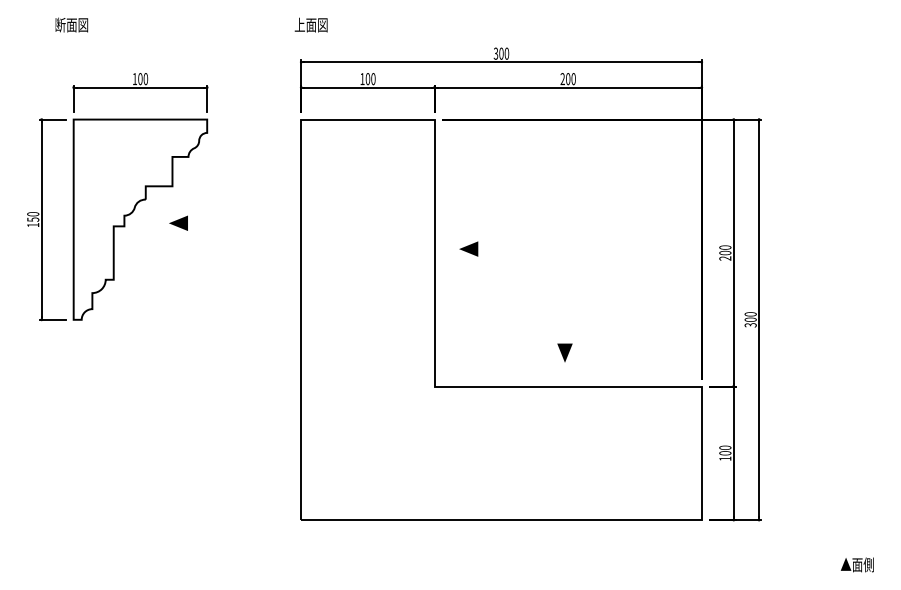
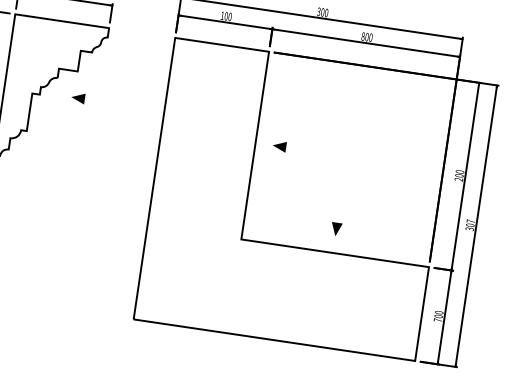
text: (562, 79) -> (363, 36), 200 -> 800
text: (750, 314) -> (470, 221), 300 -> 307
text: (725, 458) -> (438, 320), 100 -> 700

